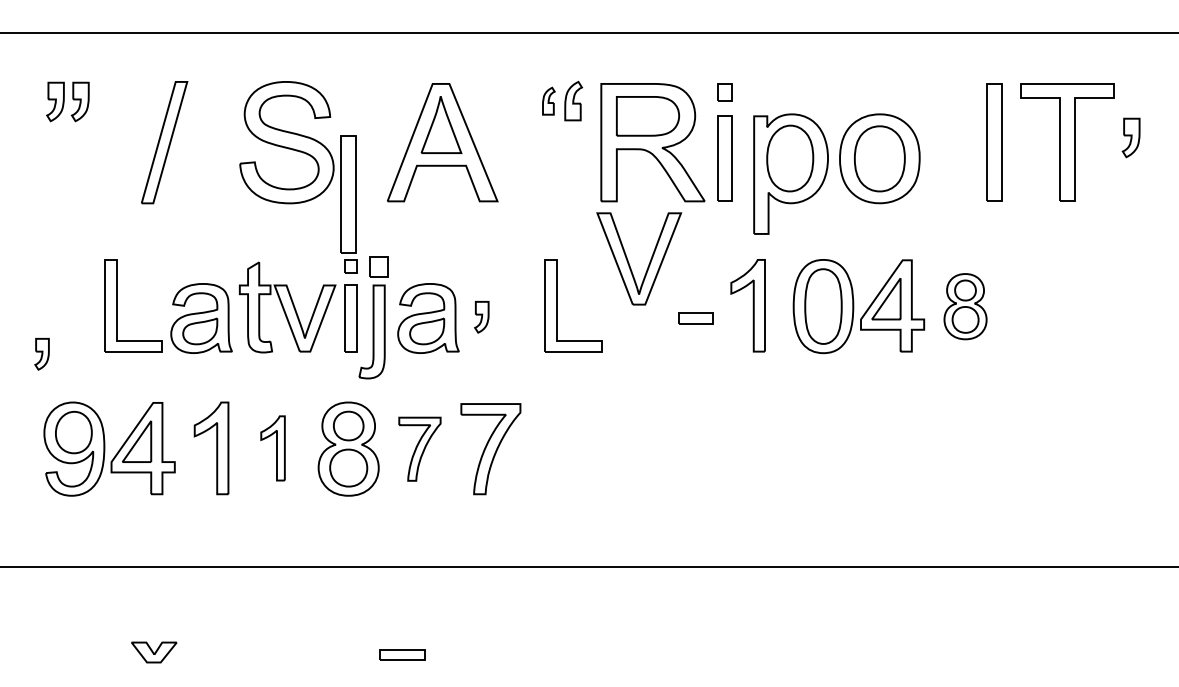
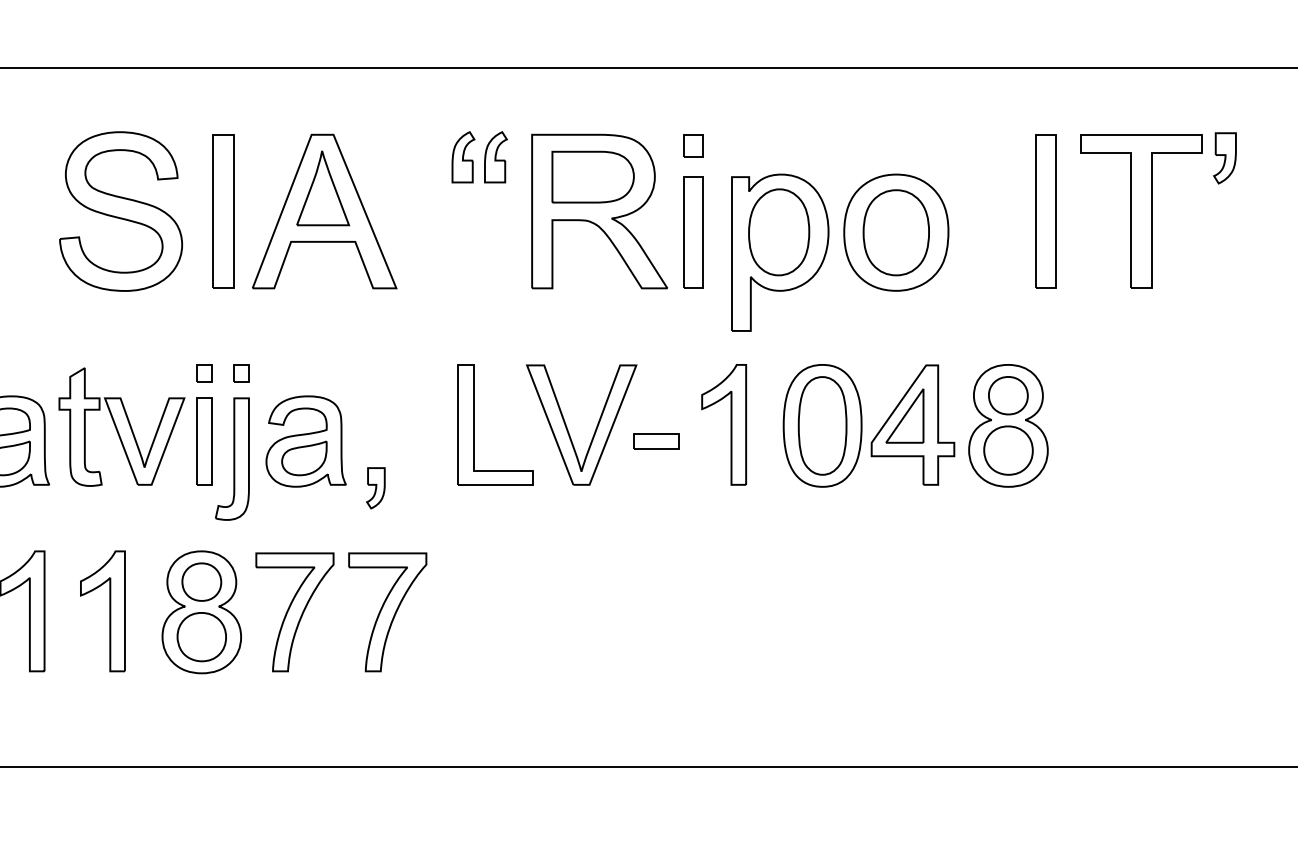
part: (548, 101) -> (463, 157), size x1.43
part: (1130, 137) -> (1224, 157), moved
part: (348, 194) -> (223, 211), moved
part: (649, 261) -> (595, 428), moved
part: (379, 266) -> (242, 373), size x0.62
part: (965, 306) -> (1008, 425), size x1.43
part: (481, 317) -> (375, 488), moved
part: (272, 448) -> (102, 611), size x1.43
part: (419, 449) -> (294, 612), size x1.43

